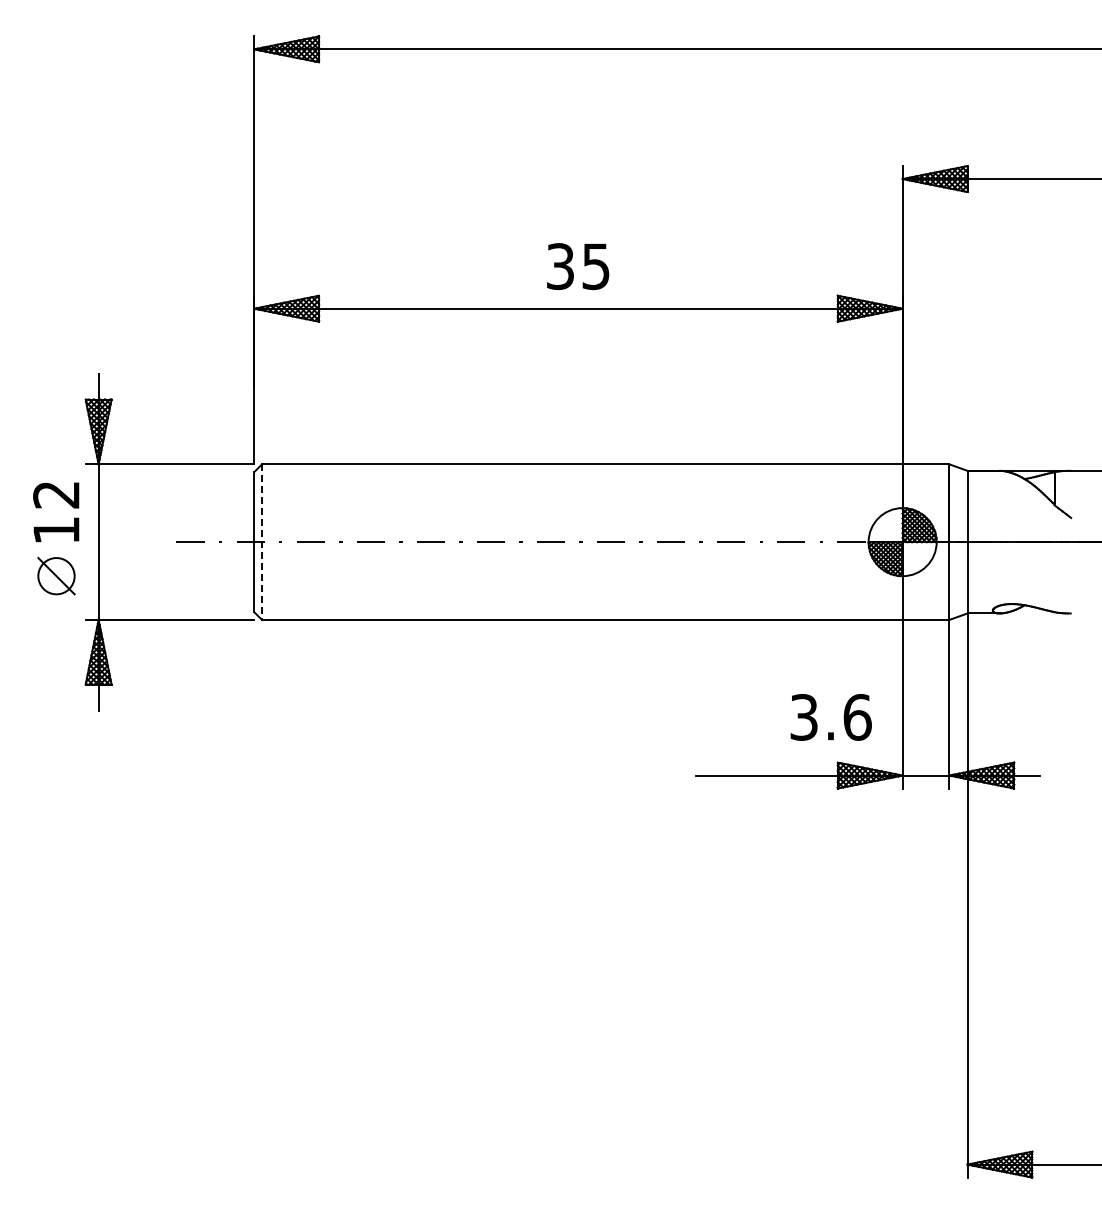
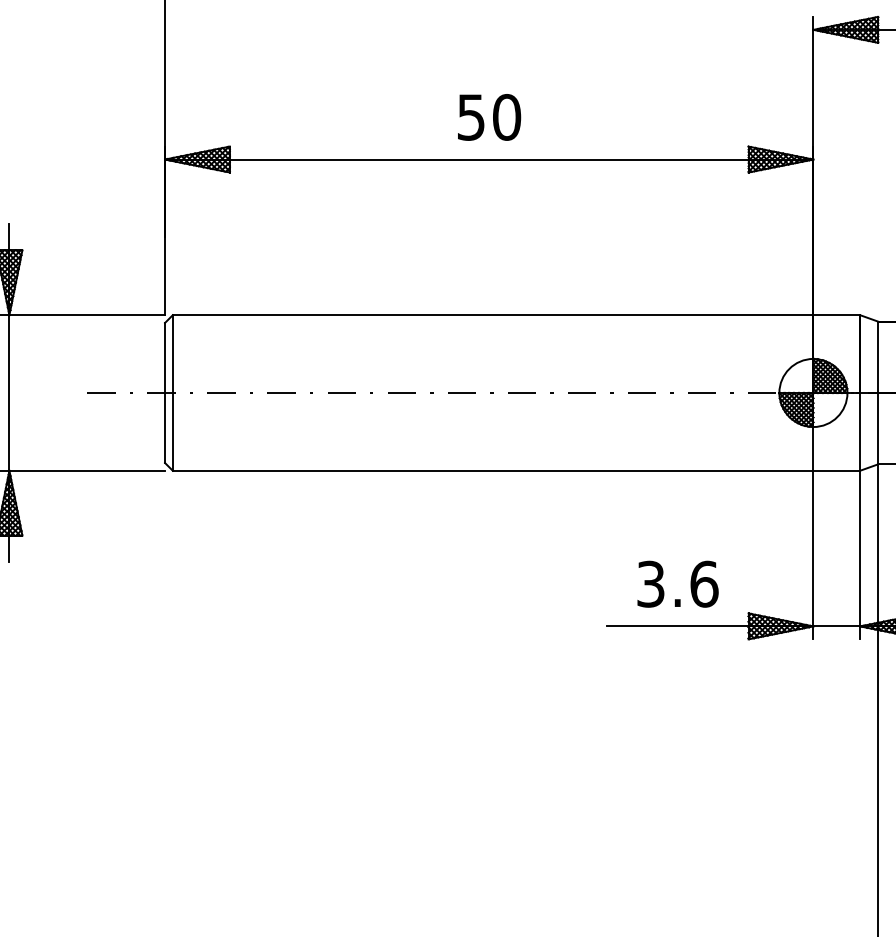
text: (578, 266) -> (489, 117), 35 -> 50
line: (262, 542) -> (173, 393), dashed -> solid
text: (830, 717) -> (677, 584), moved

